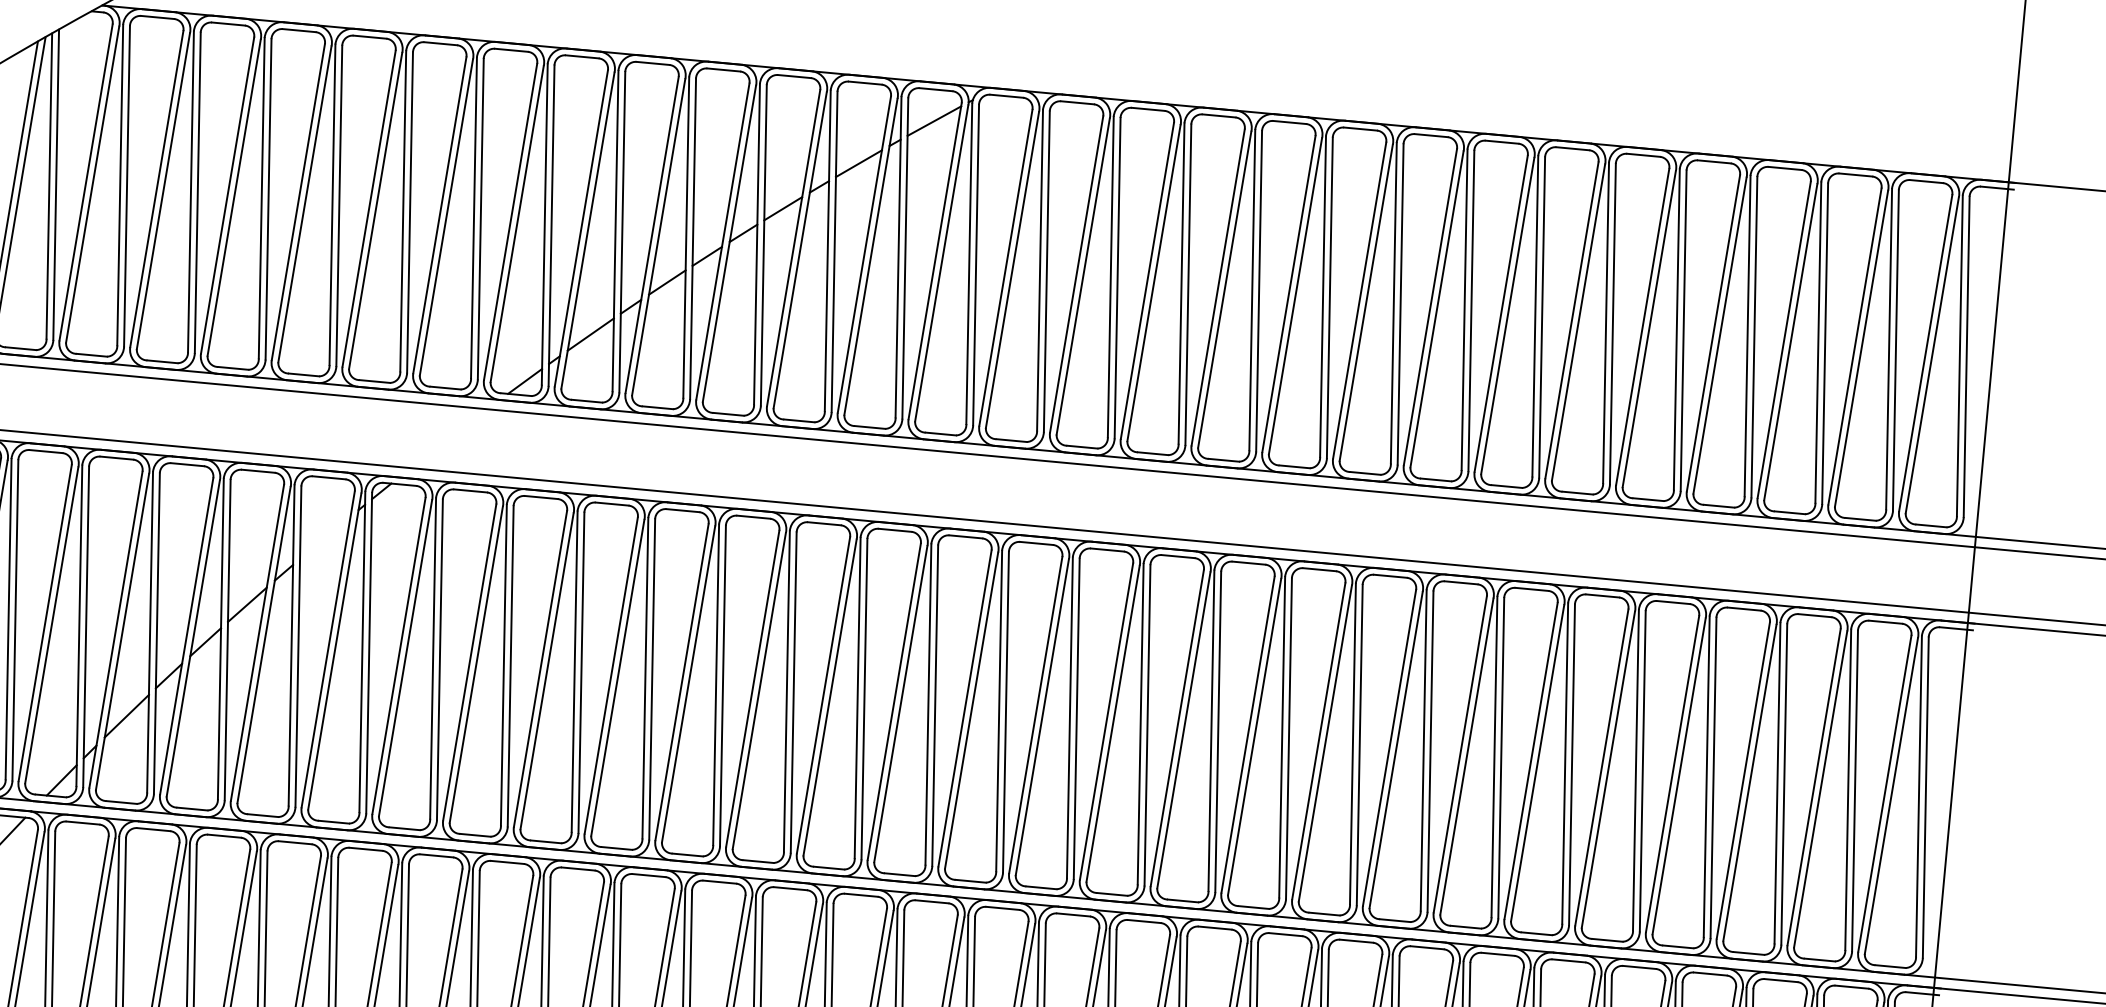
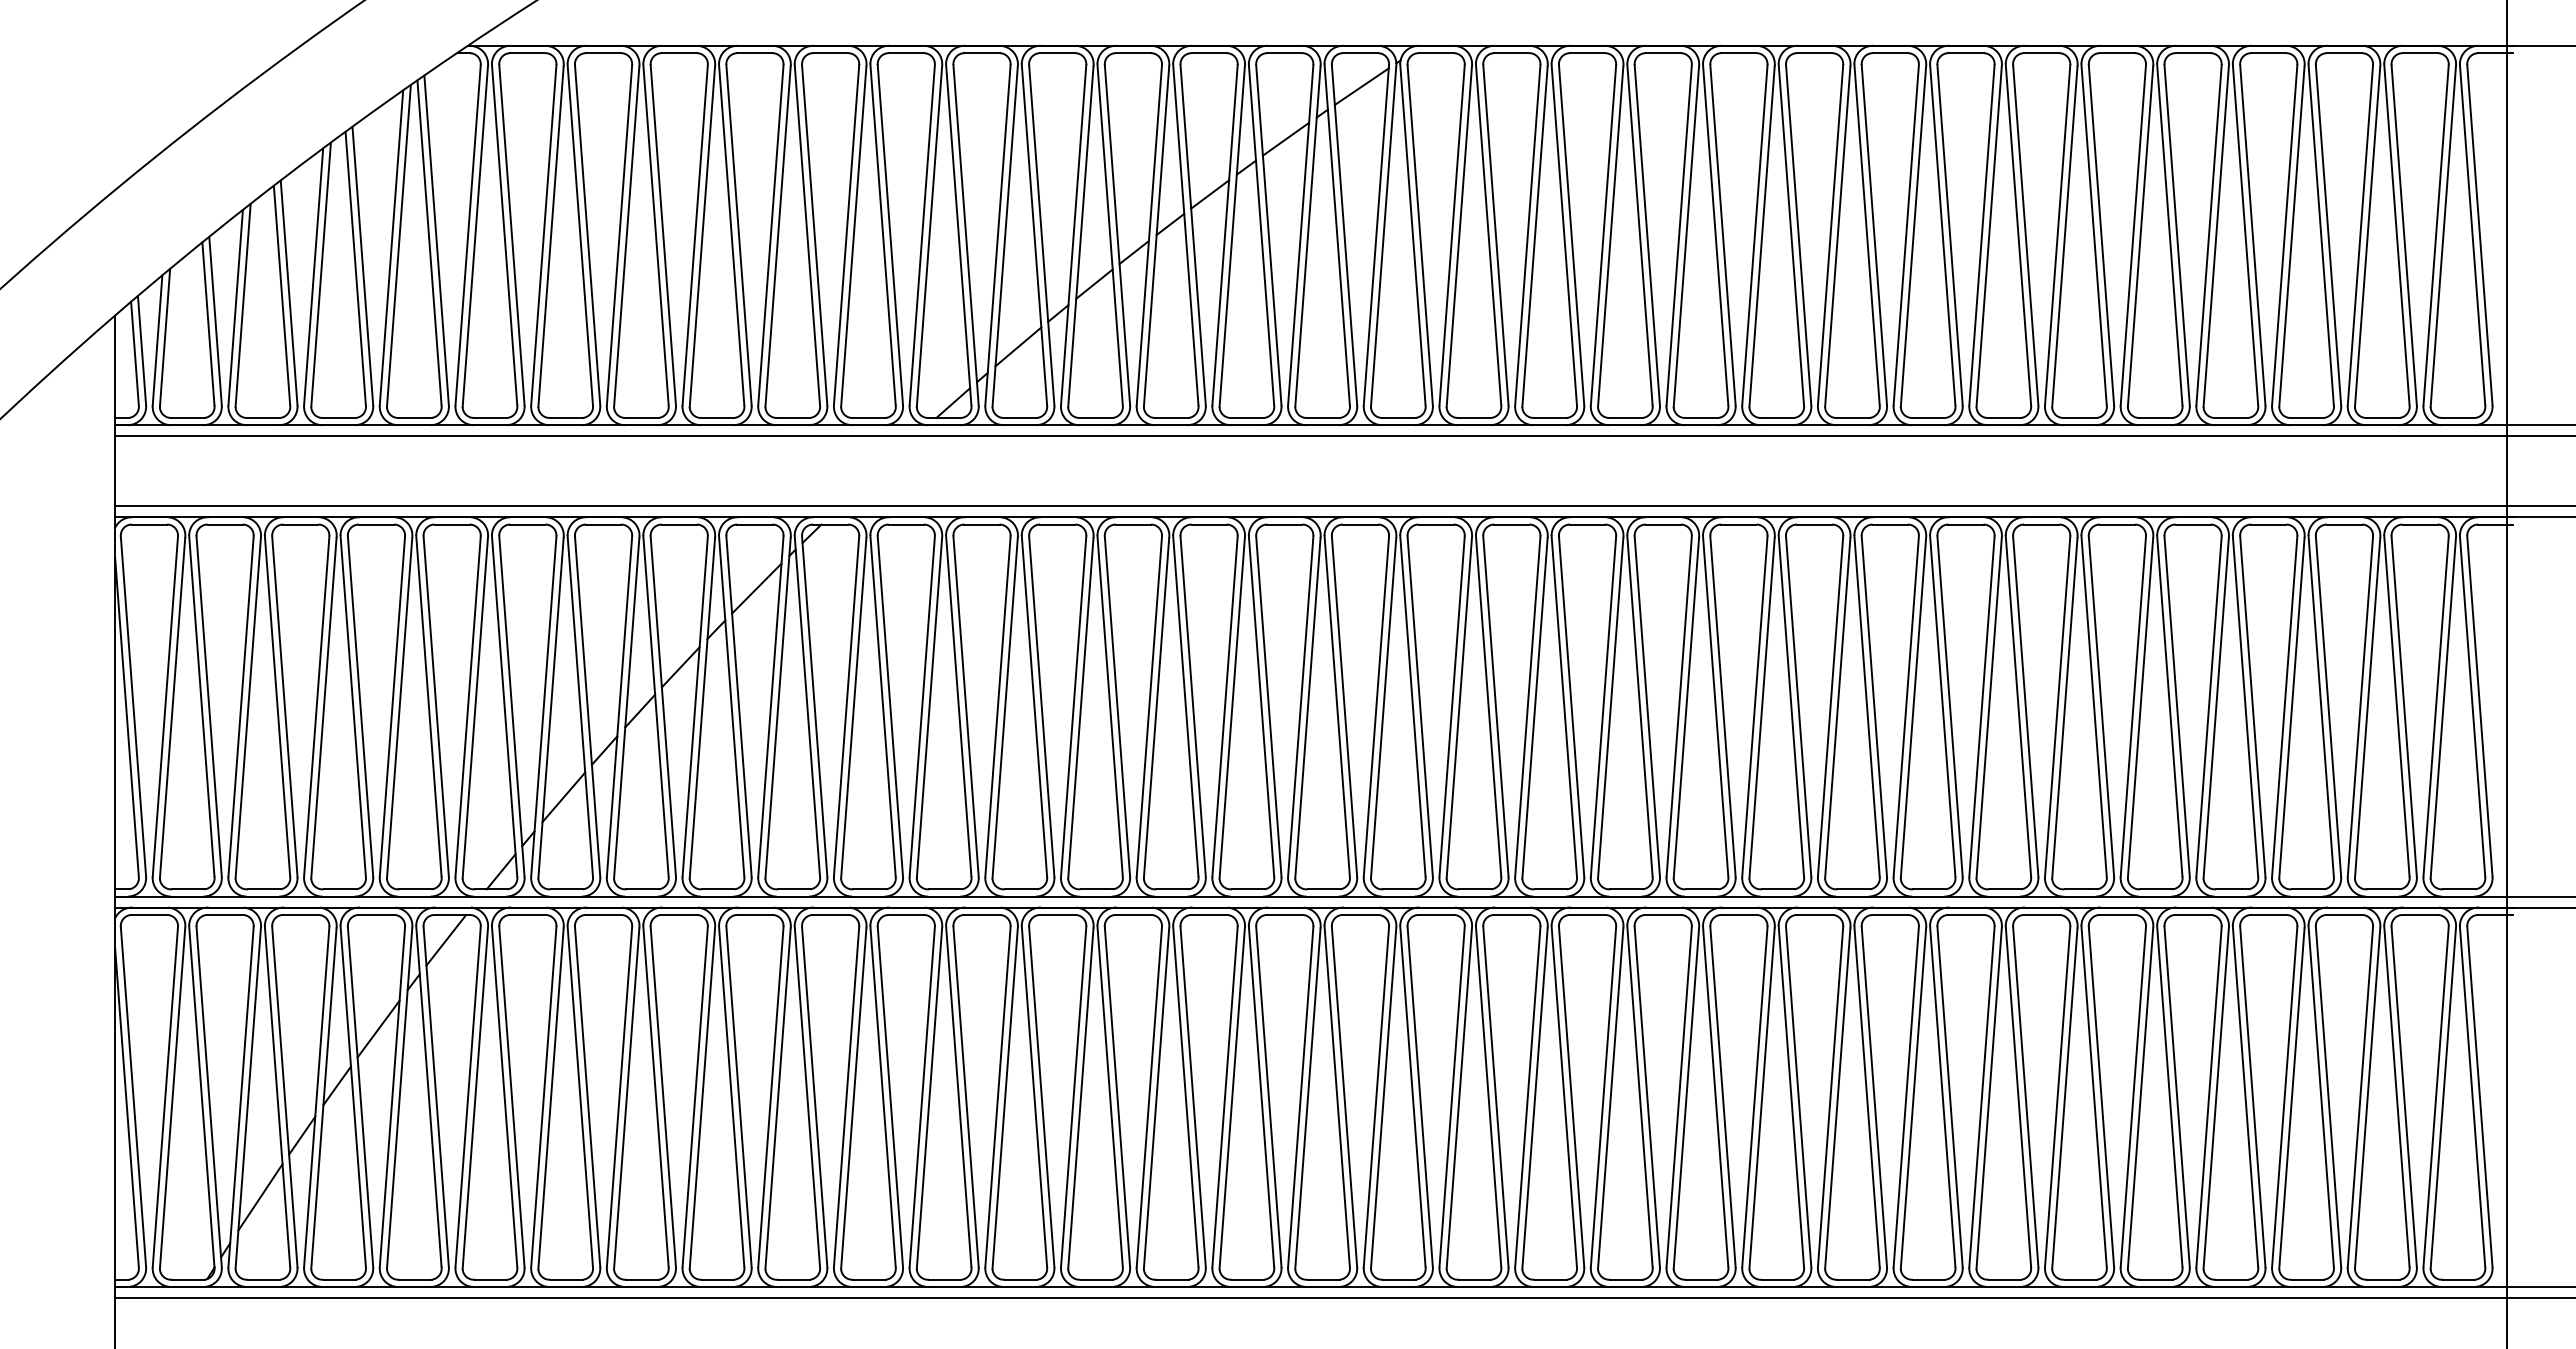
line: (325, 537) -> (756, 588), added

